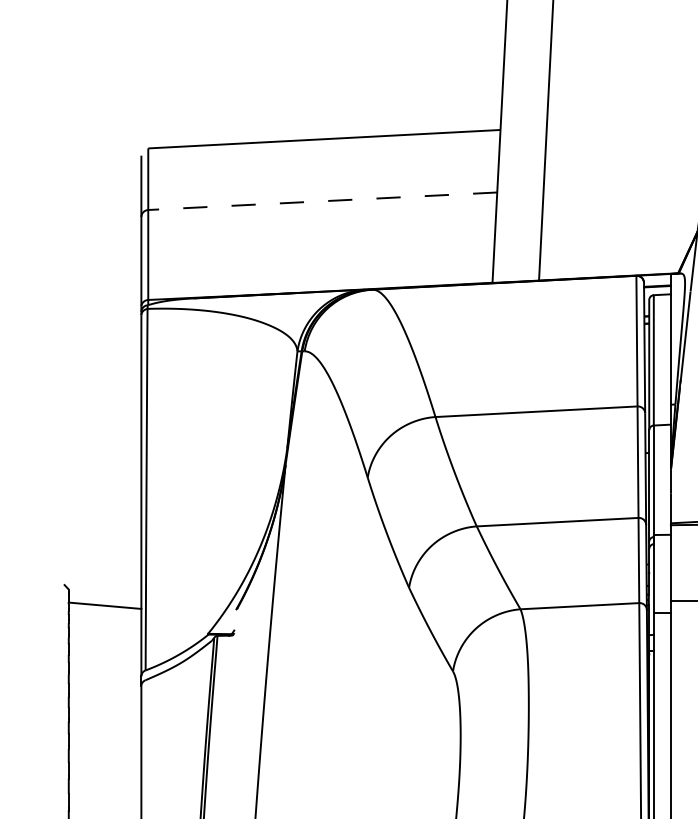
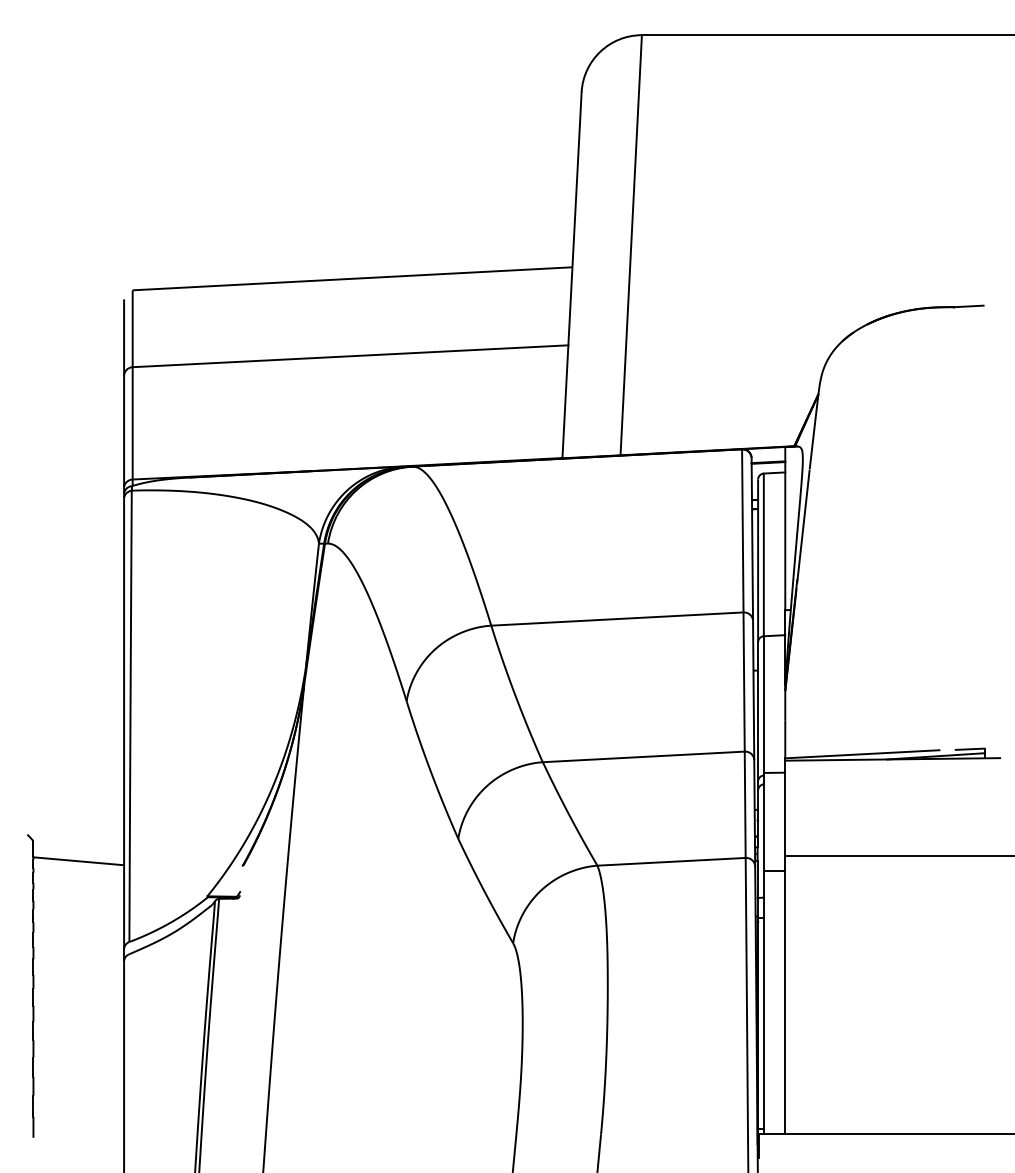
line: (322, 201) -> (350, 356), dashed -> solid

